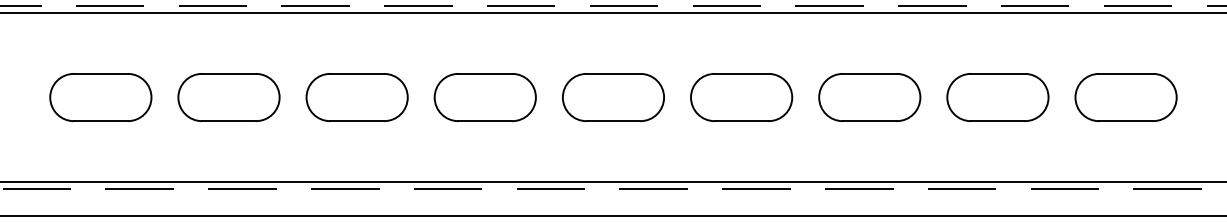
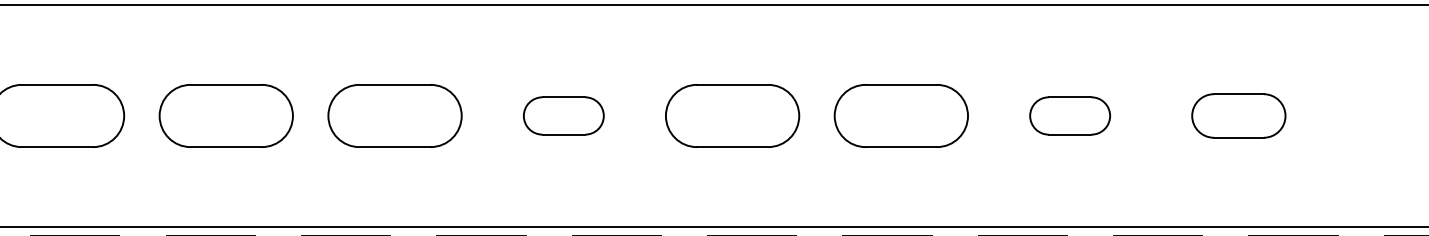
part: (613, 97) -> (563, 115), size x0.6
part: (997, 97) -> (1069, 115), size x0.6
part: (1125, 97) -> (1238, 115), size x0.7

